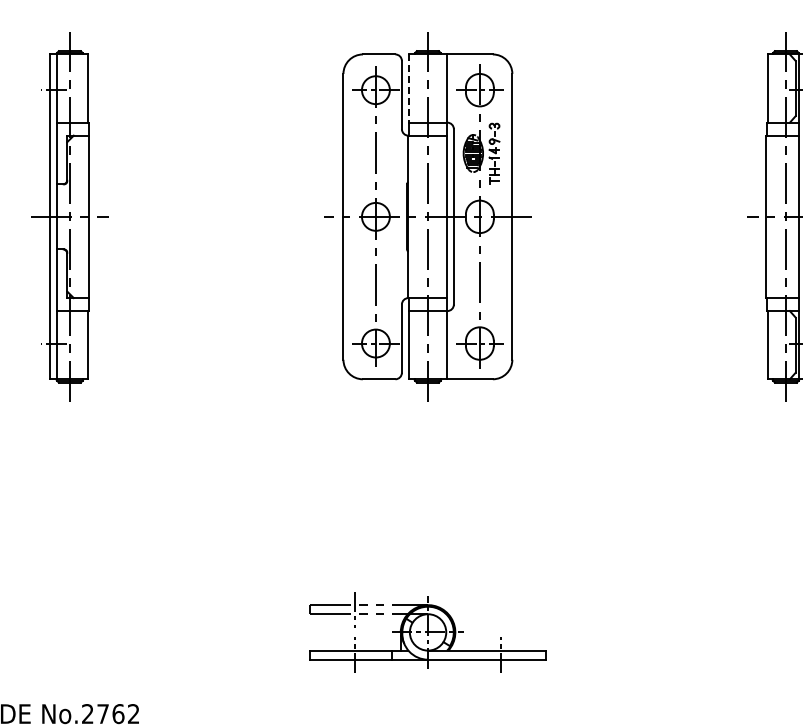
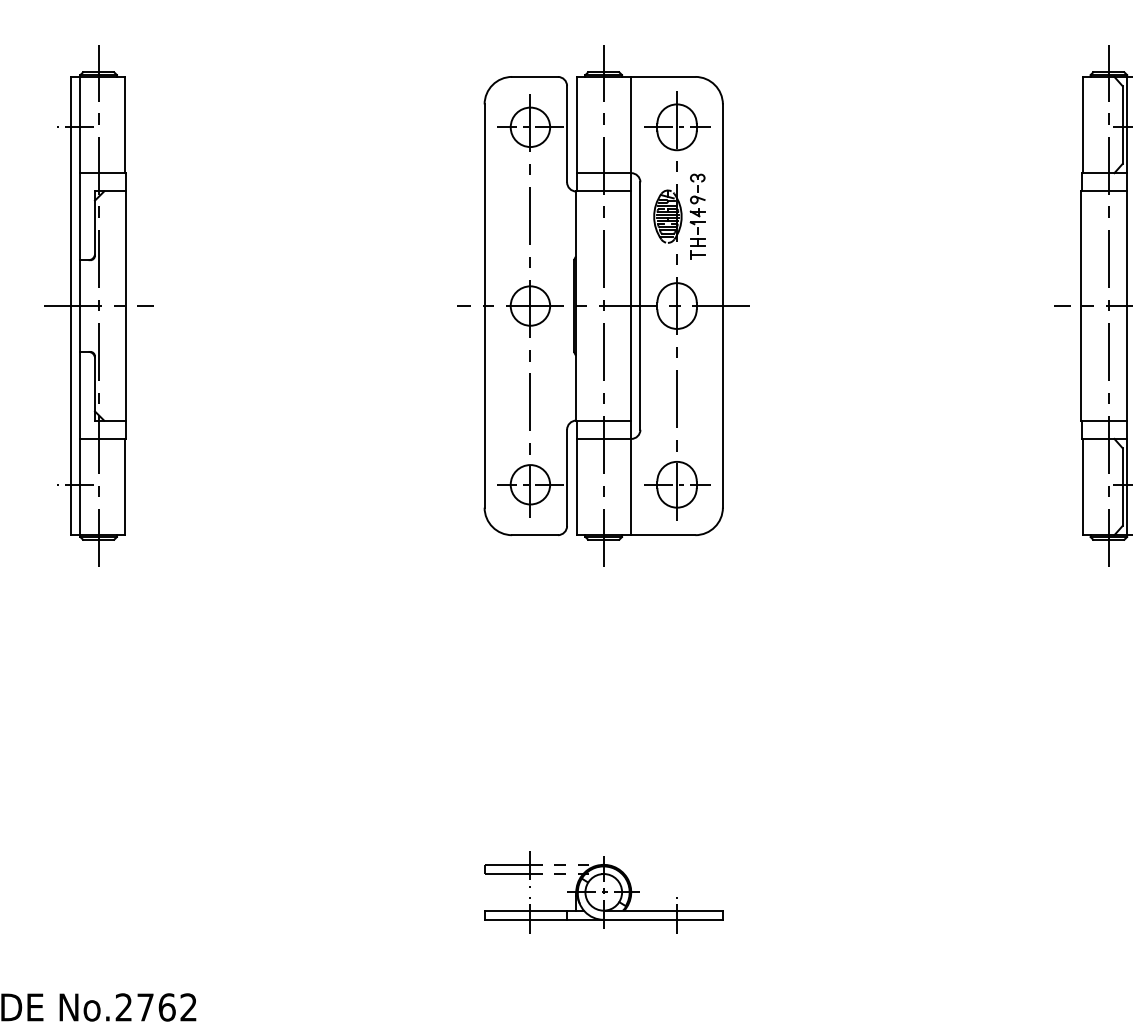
line: (408, 89) -> (576, 126), dashed -> solid
part: (427, 632) -> (603, 892), size x0.71

